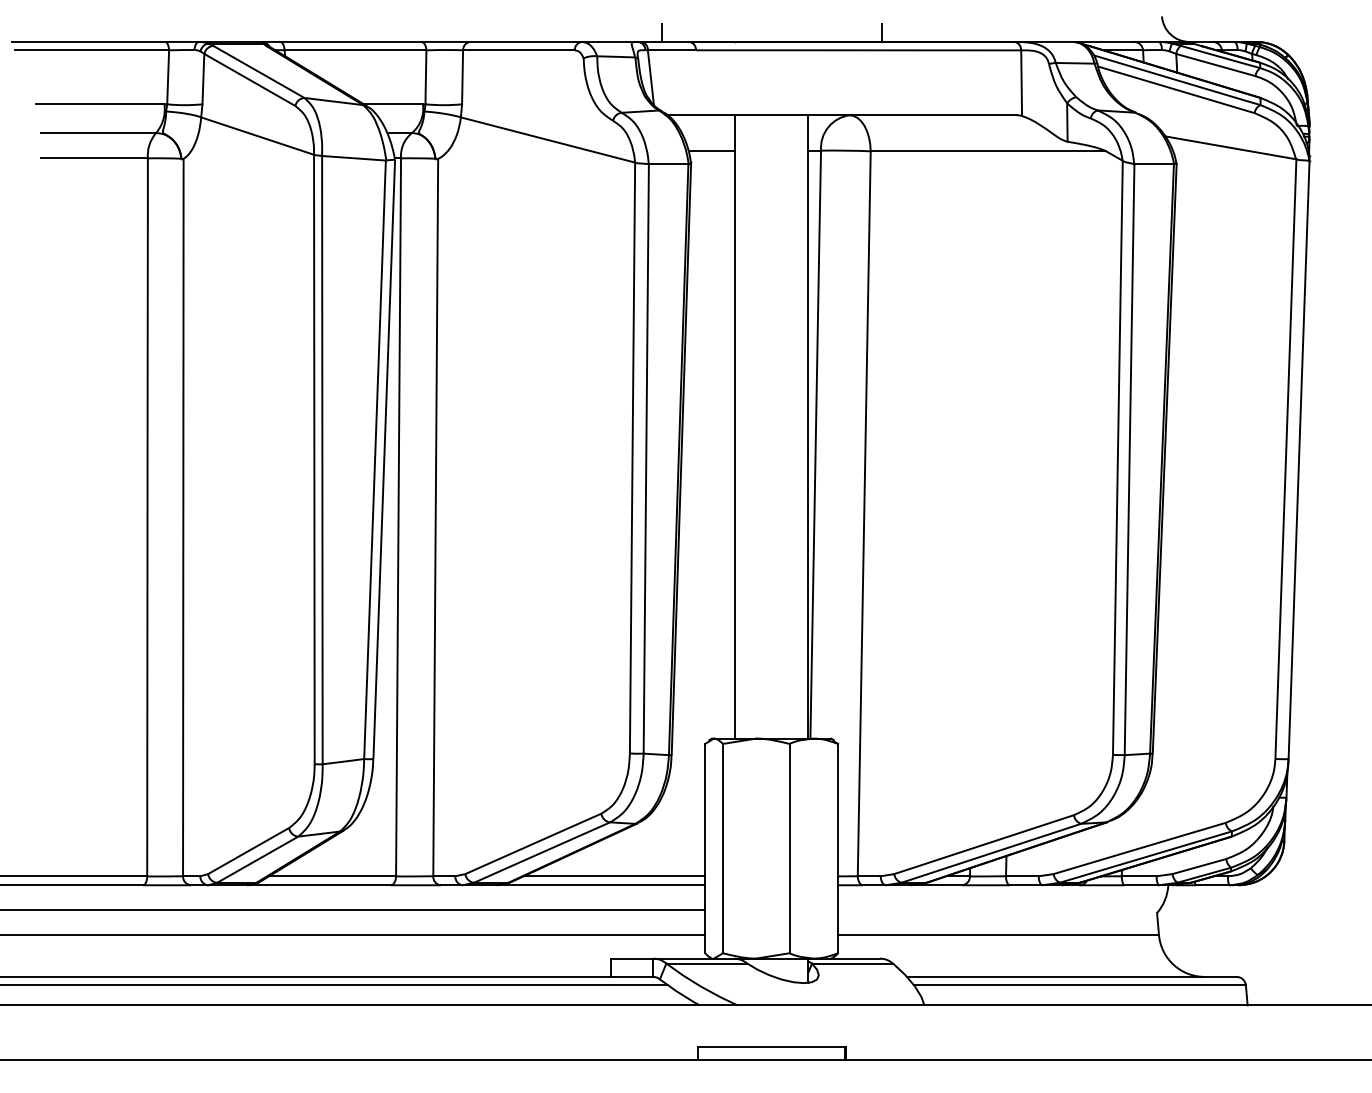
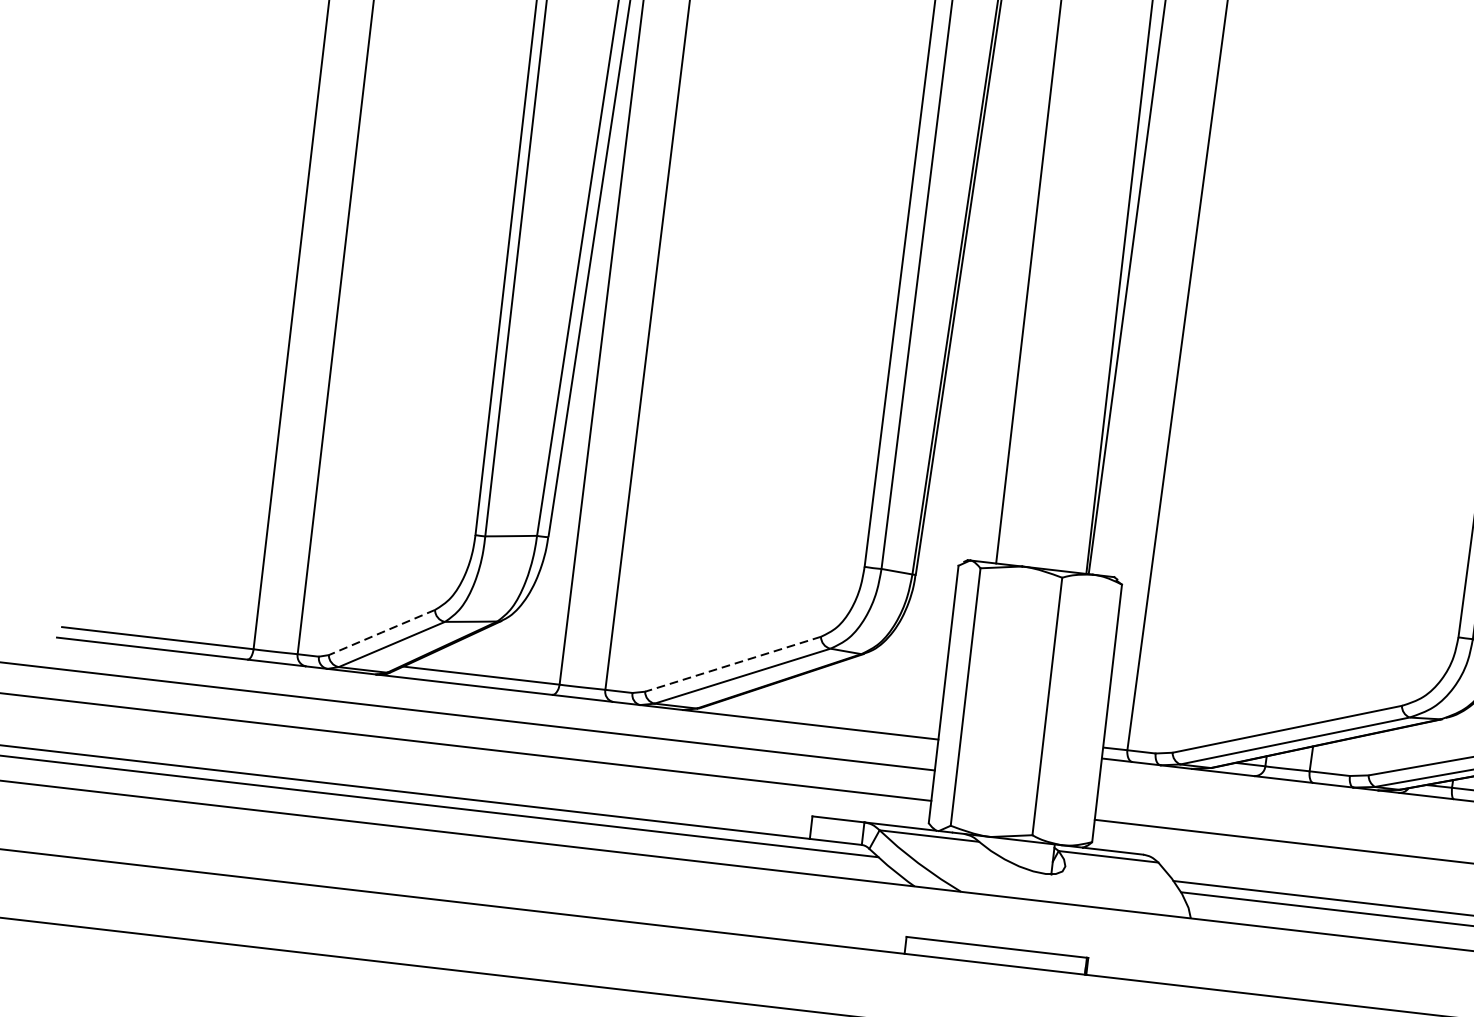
line: (533, 843) -> (733, 663), solid -> dashed
line: (248, 850) -> (381, 631), solid -> dashed
line: (614, 876) -> (828, 715), removed

